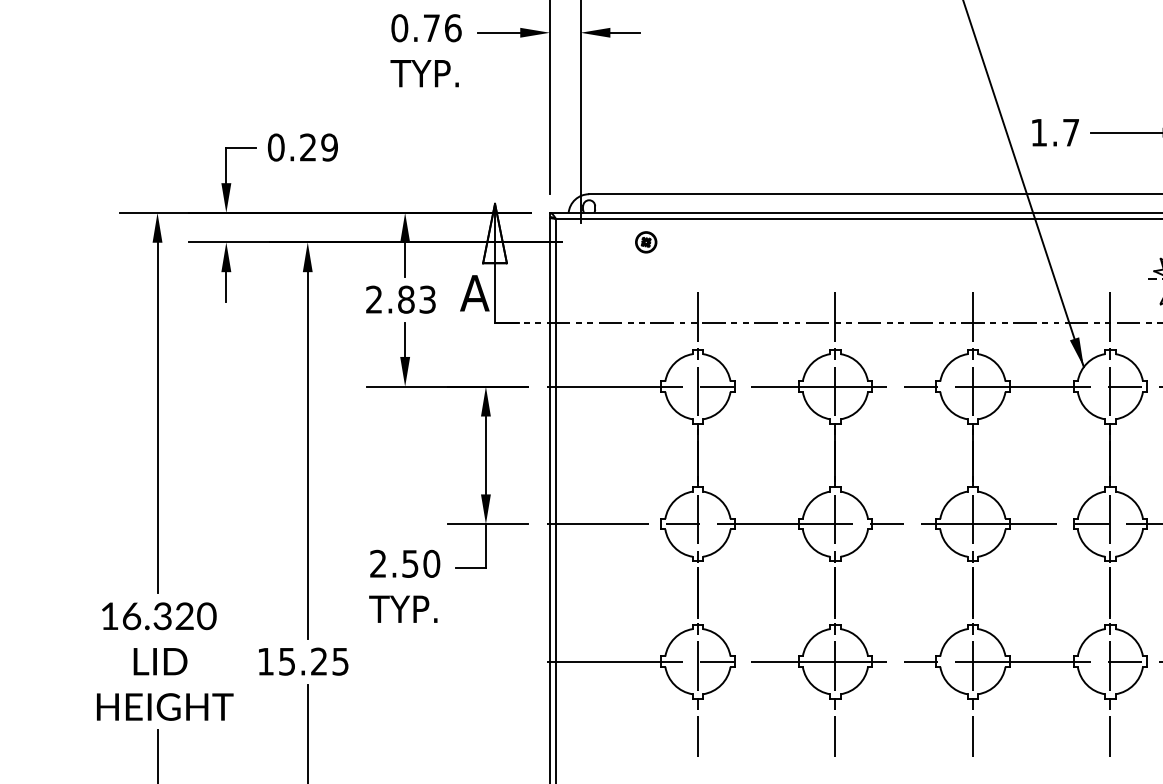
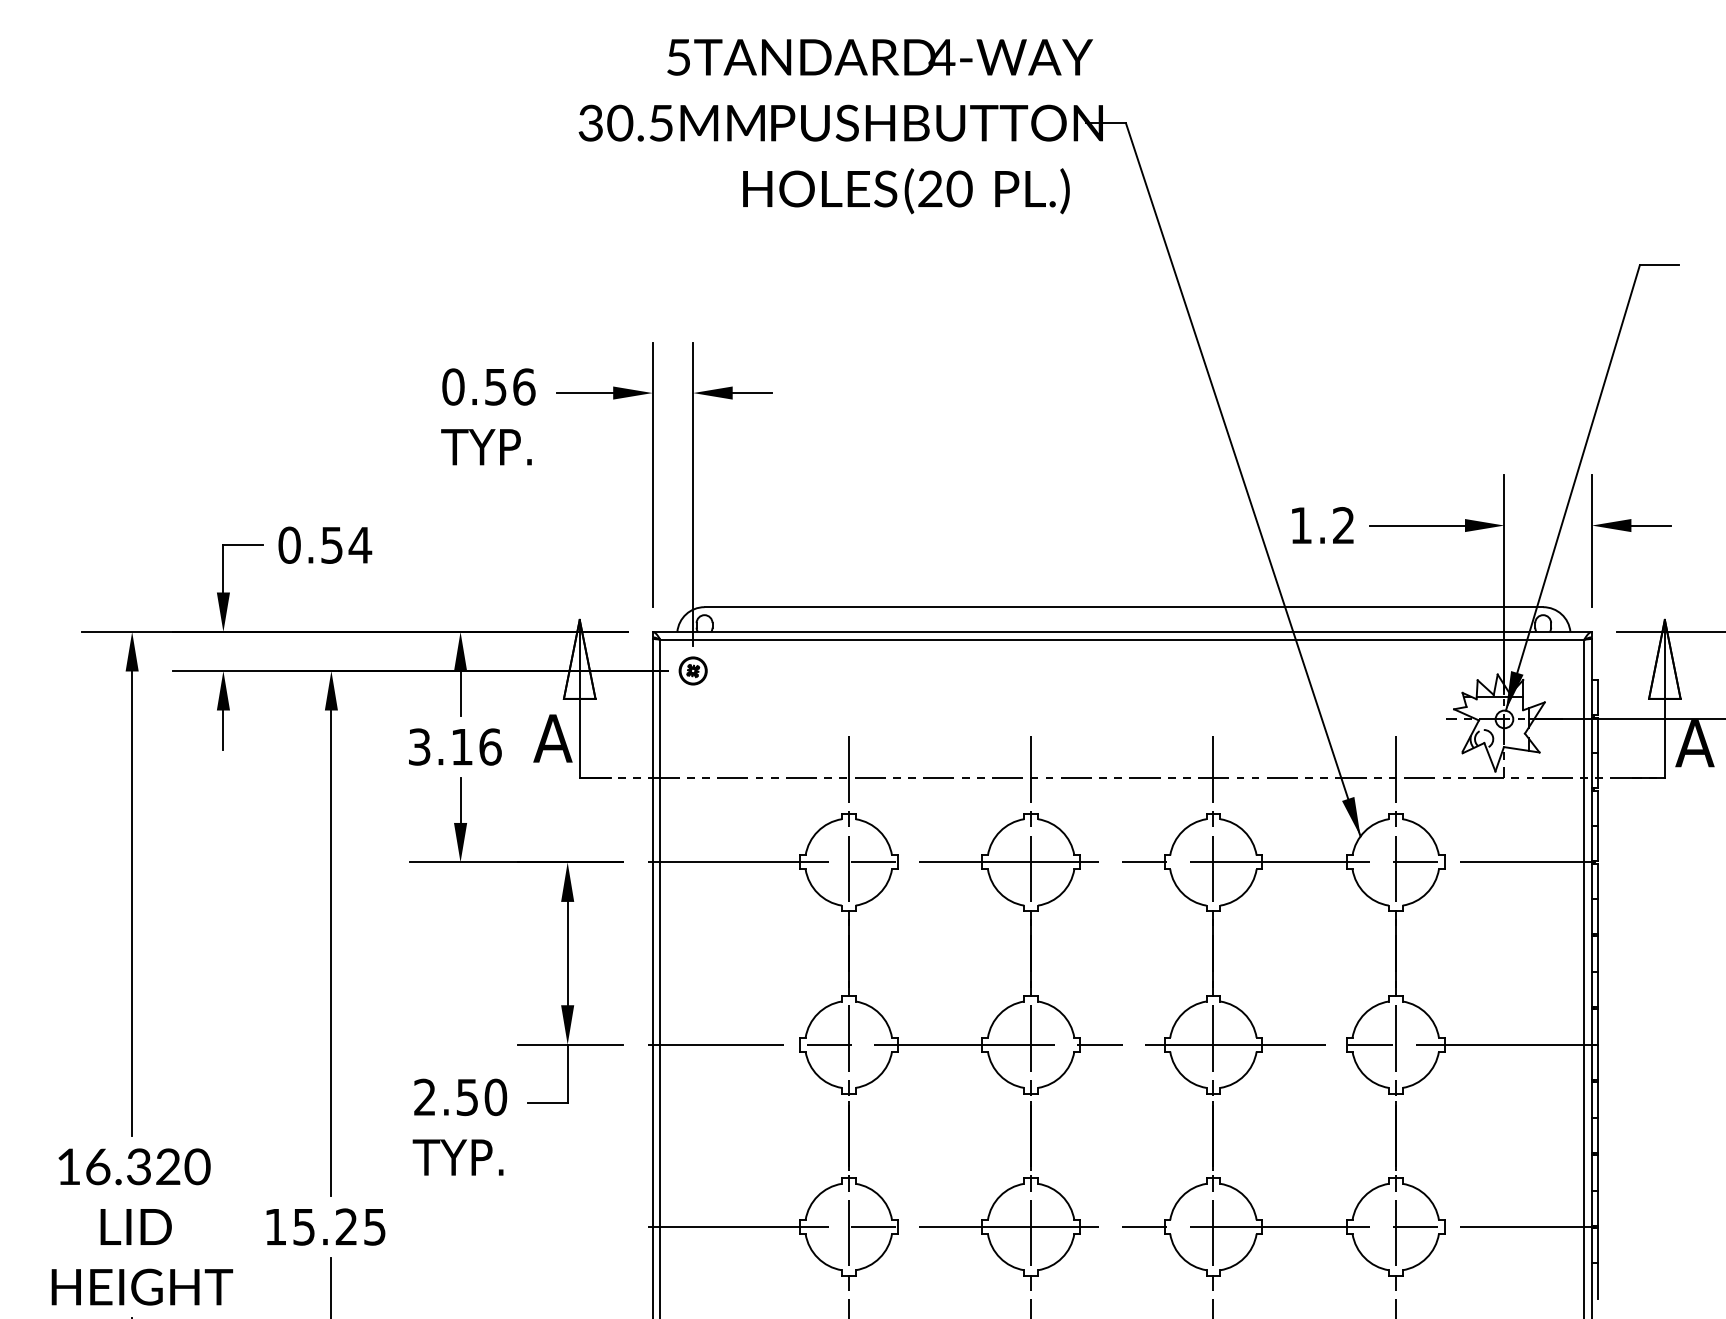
text: (431, 28) -> (495, 387), 0.76 -> 0.56
text: (1070, 132) -> (1343, 525), 1.7 -> 1.2
text: (319, 146) -> (346, 544), 0.29 -> 0.54
part: (645, 241) -> (692, 670), moved
text: (400, 299) -> (454, 746), 2.83 -> 3.16

